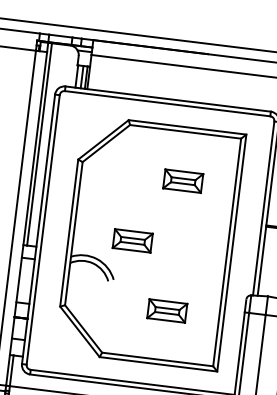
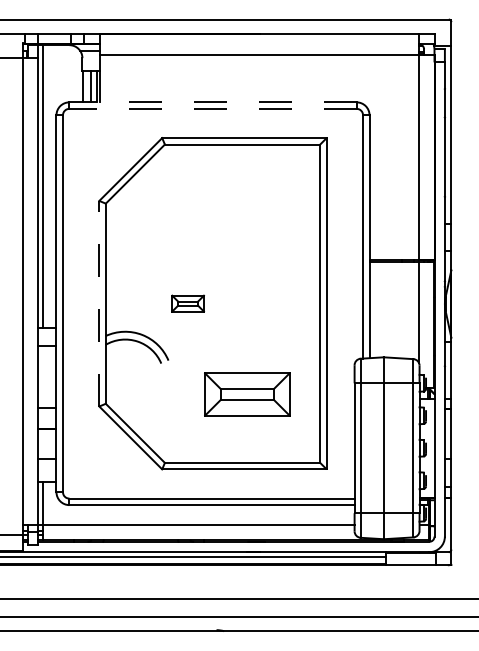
line: (168, 99) -> (213, 102), solid -> dashed
line: (168, 103) -> (213, 108), solid -> dashed
part: (183, 180) -> (247, 212), removed
line: (69, 232) -> (99, 303), solid -> dashed
part: (132, 240) -> (187, 303), size x0.6
part: (167, 311) -> (247, 394), size x1.6

